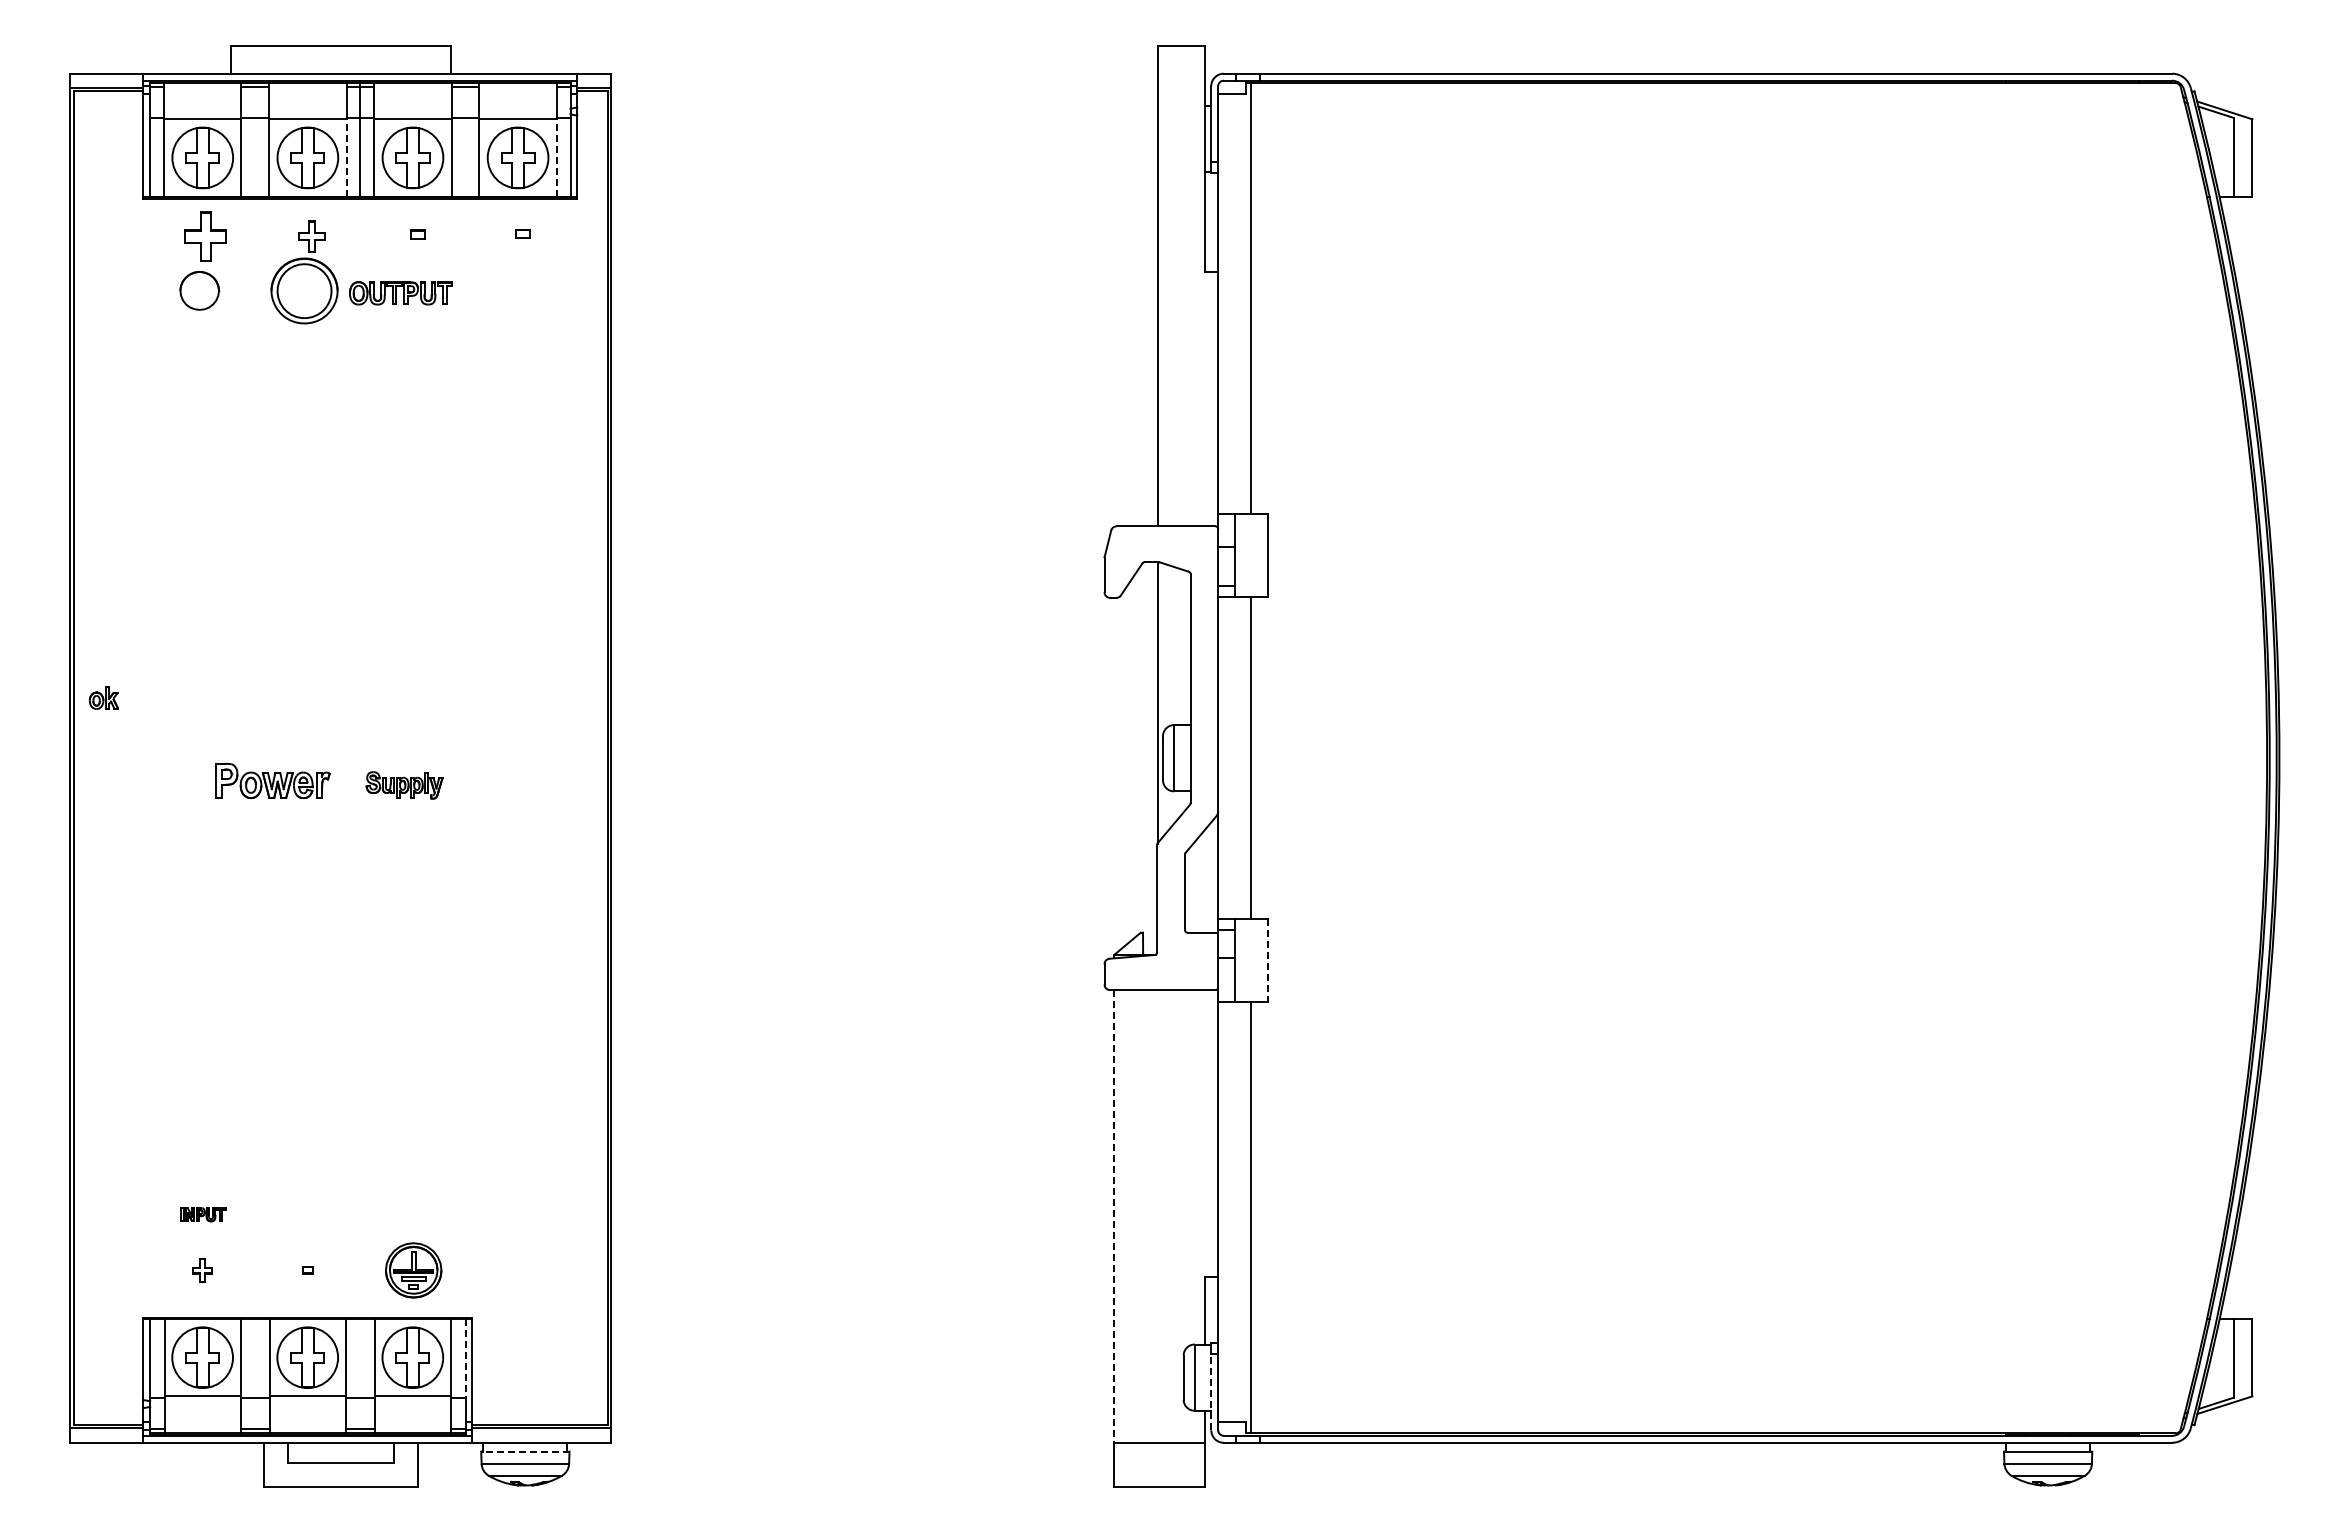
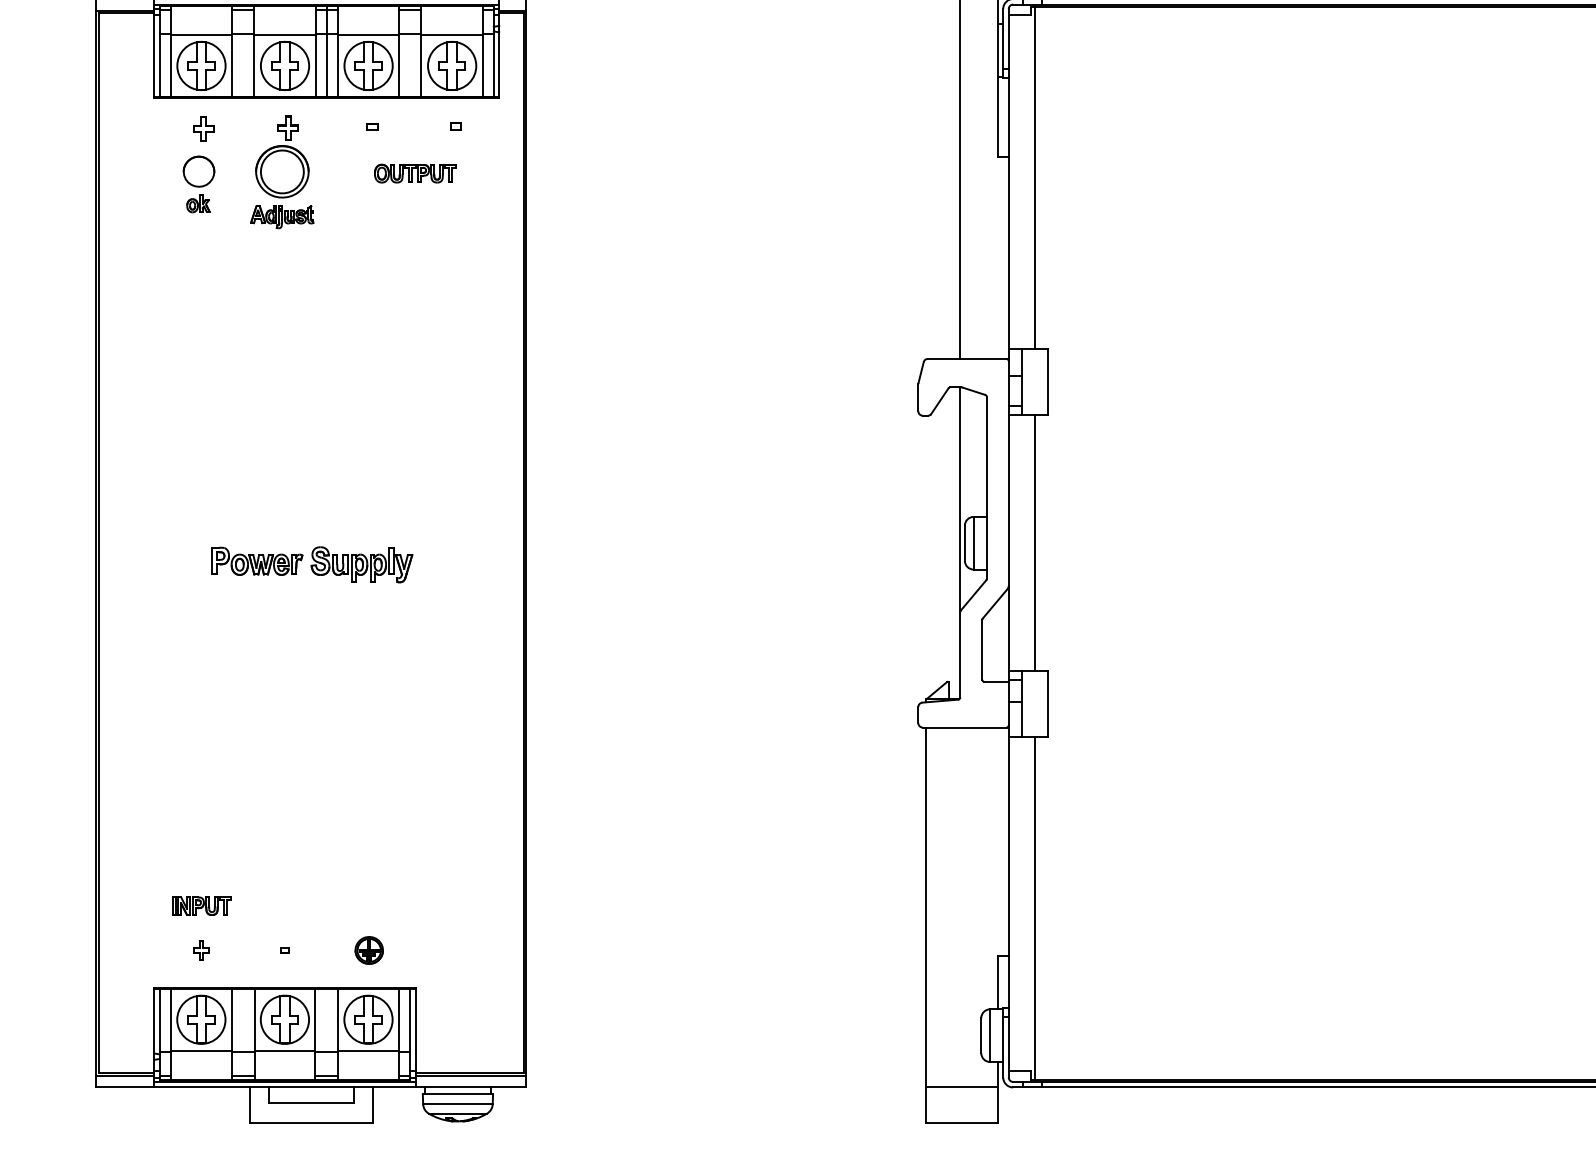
line: (346, 157) -> (315, 65), dashed -> solid
line: (556, 157) -> (482, 65), dashed -> solid
part: (205, 236) -> (203, 128), size x0.62
part: (400, 293) -> (415, 173), moved
part: (304, 347) -> (282, 216), added
part: (103, 697) -> (198, 203), moved
part: (404, 785) -> (361, 564), size x1.67
line: (1267, 961) -> (1047, 704), dashed -> solid
part: (203, 1214) -> (202, 905), size x1.67
line: (1114, 1216) -> (926, 907), dashed -> solid
part: (413, 1270) -> (369, 950), size x0.62
line: (465, 1358) -> (410, 1020), dashed -> solid
line: (1211, 1392) -> (1003, 1047), dashed -> solid
line: (524, 1451) -> (457, 1094), dashed -> solid

